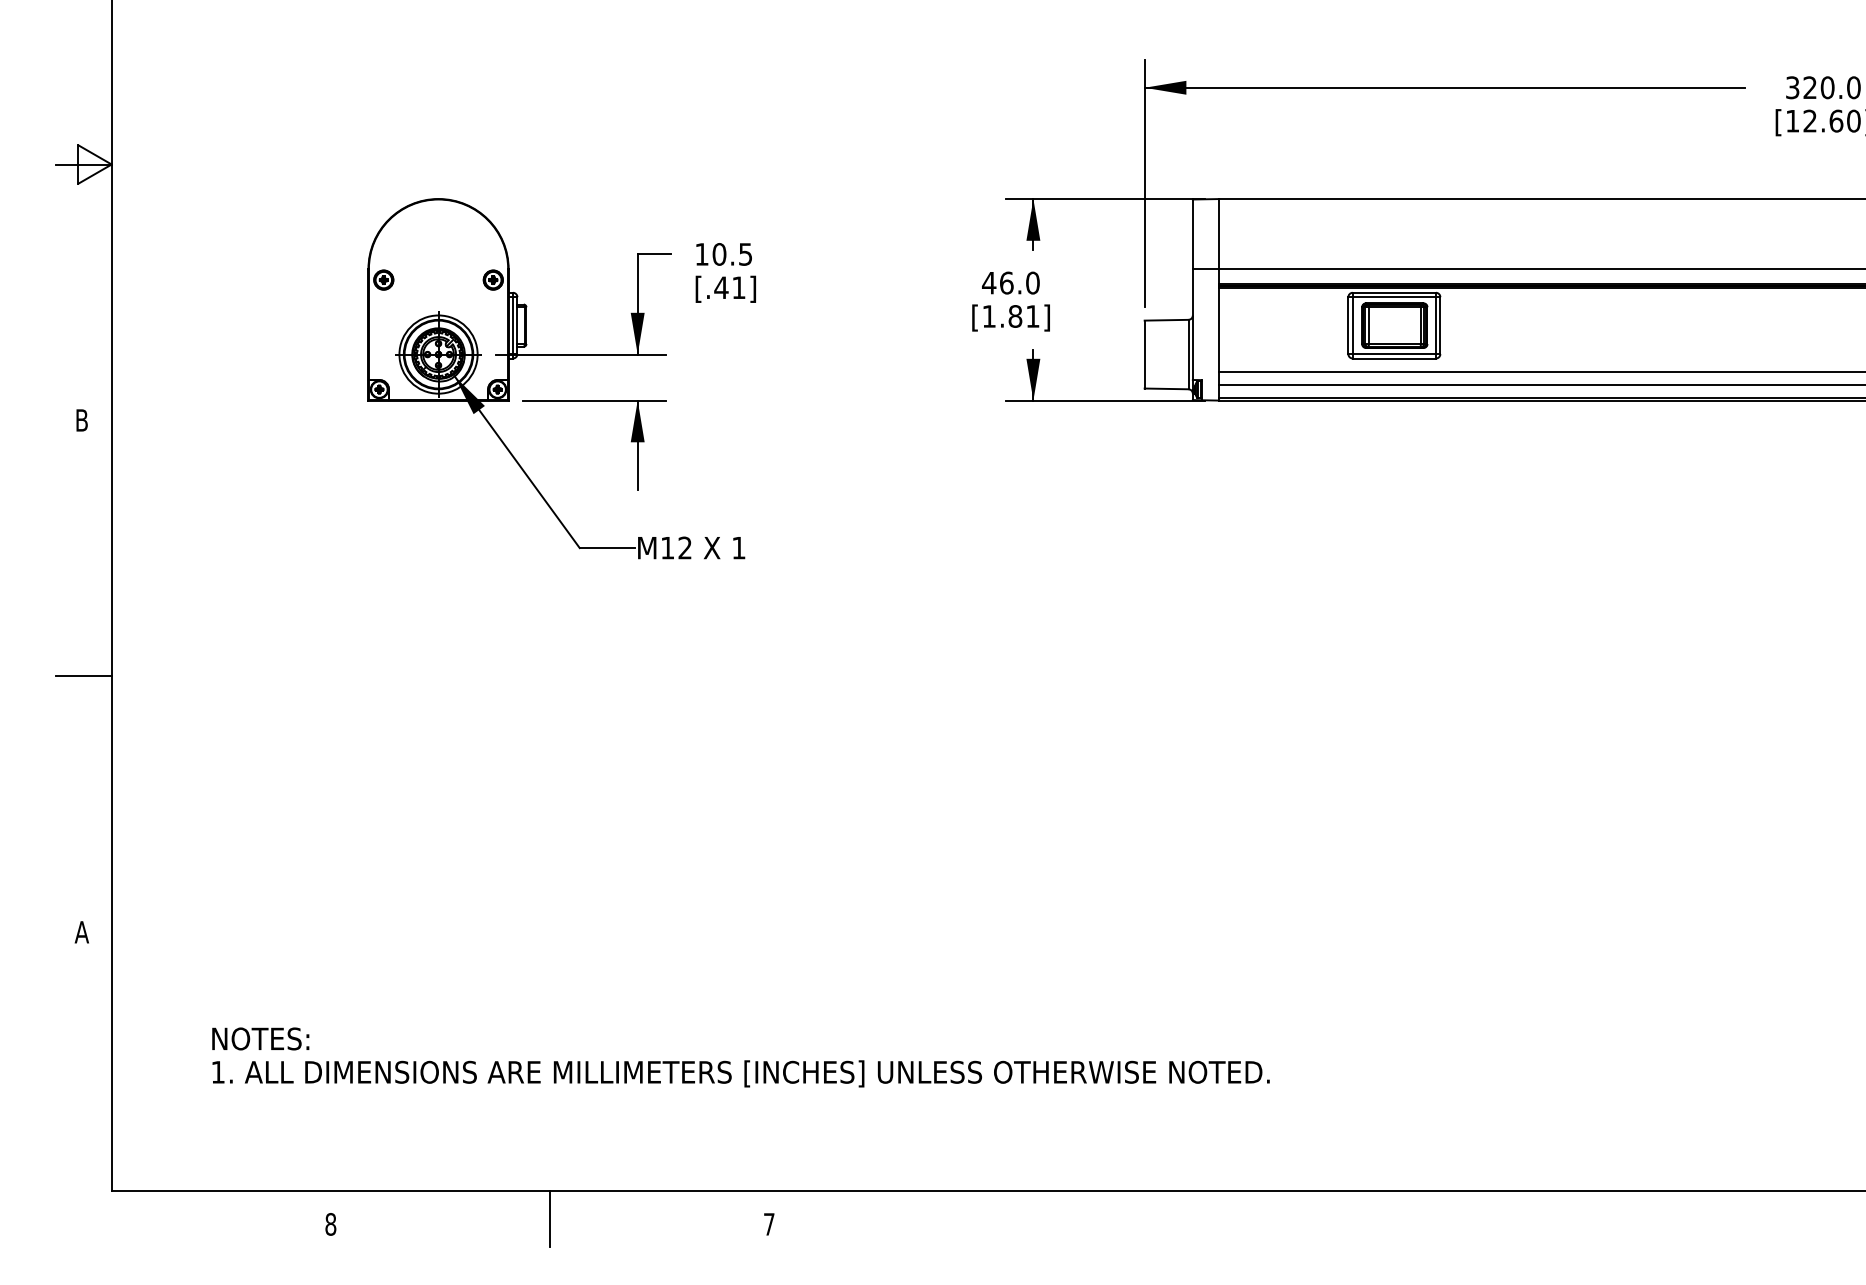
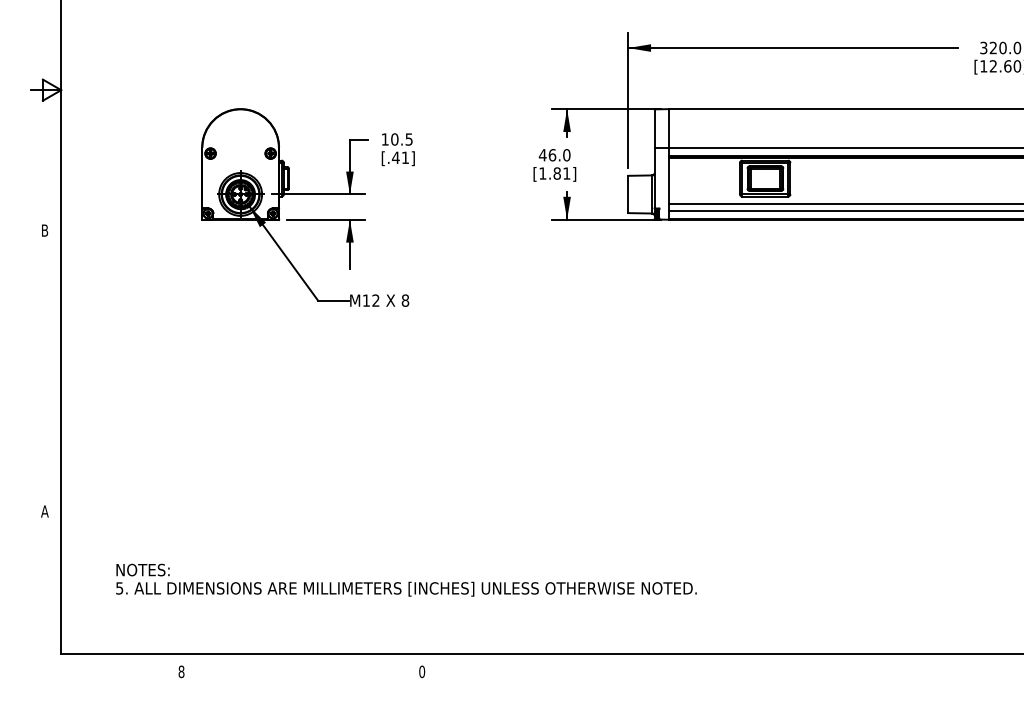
text: (738, 547) -> (405, 300), 1 -> 8
line: (82, 677) -> (45, 371), removed
text: (217, 1072) -> (119, 588), 1. -> 5.
line: (549, 1218) -> (301, 668), removed
text: (769, 1223) -> (422, 671), 7 -> 0

